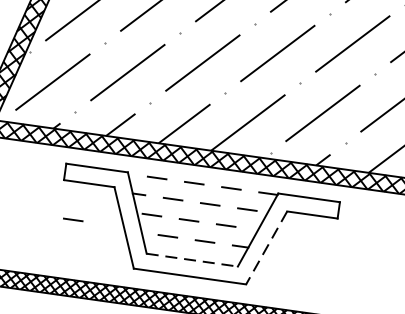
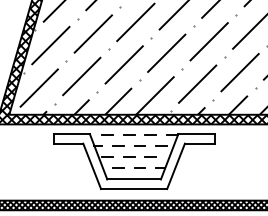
line: (73, 219) -> (62, 165), removed
line: (265, 248) -> (175, 166), dashed -> solid
line: (192, 260) -> (134, 179), dashed -> solid

